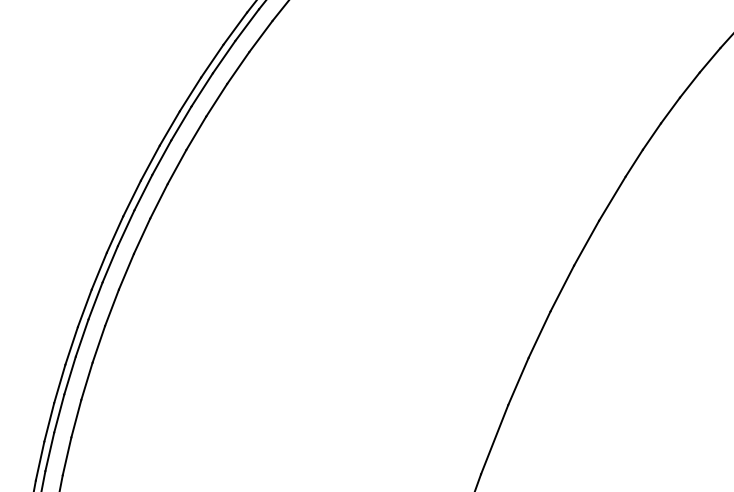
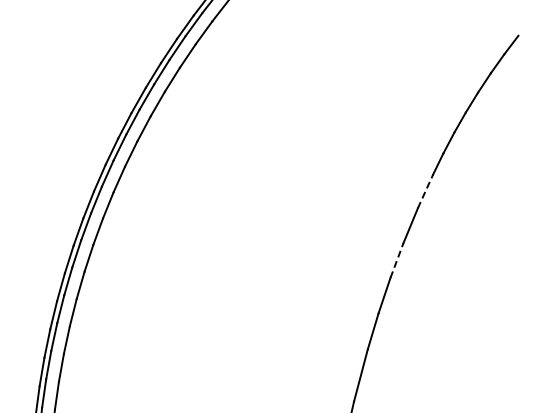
line: (612, 198) -> (425, 191), solid -> dashed
line: (562, 288) -> (397, 260), solid -> dashed

